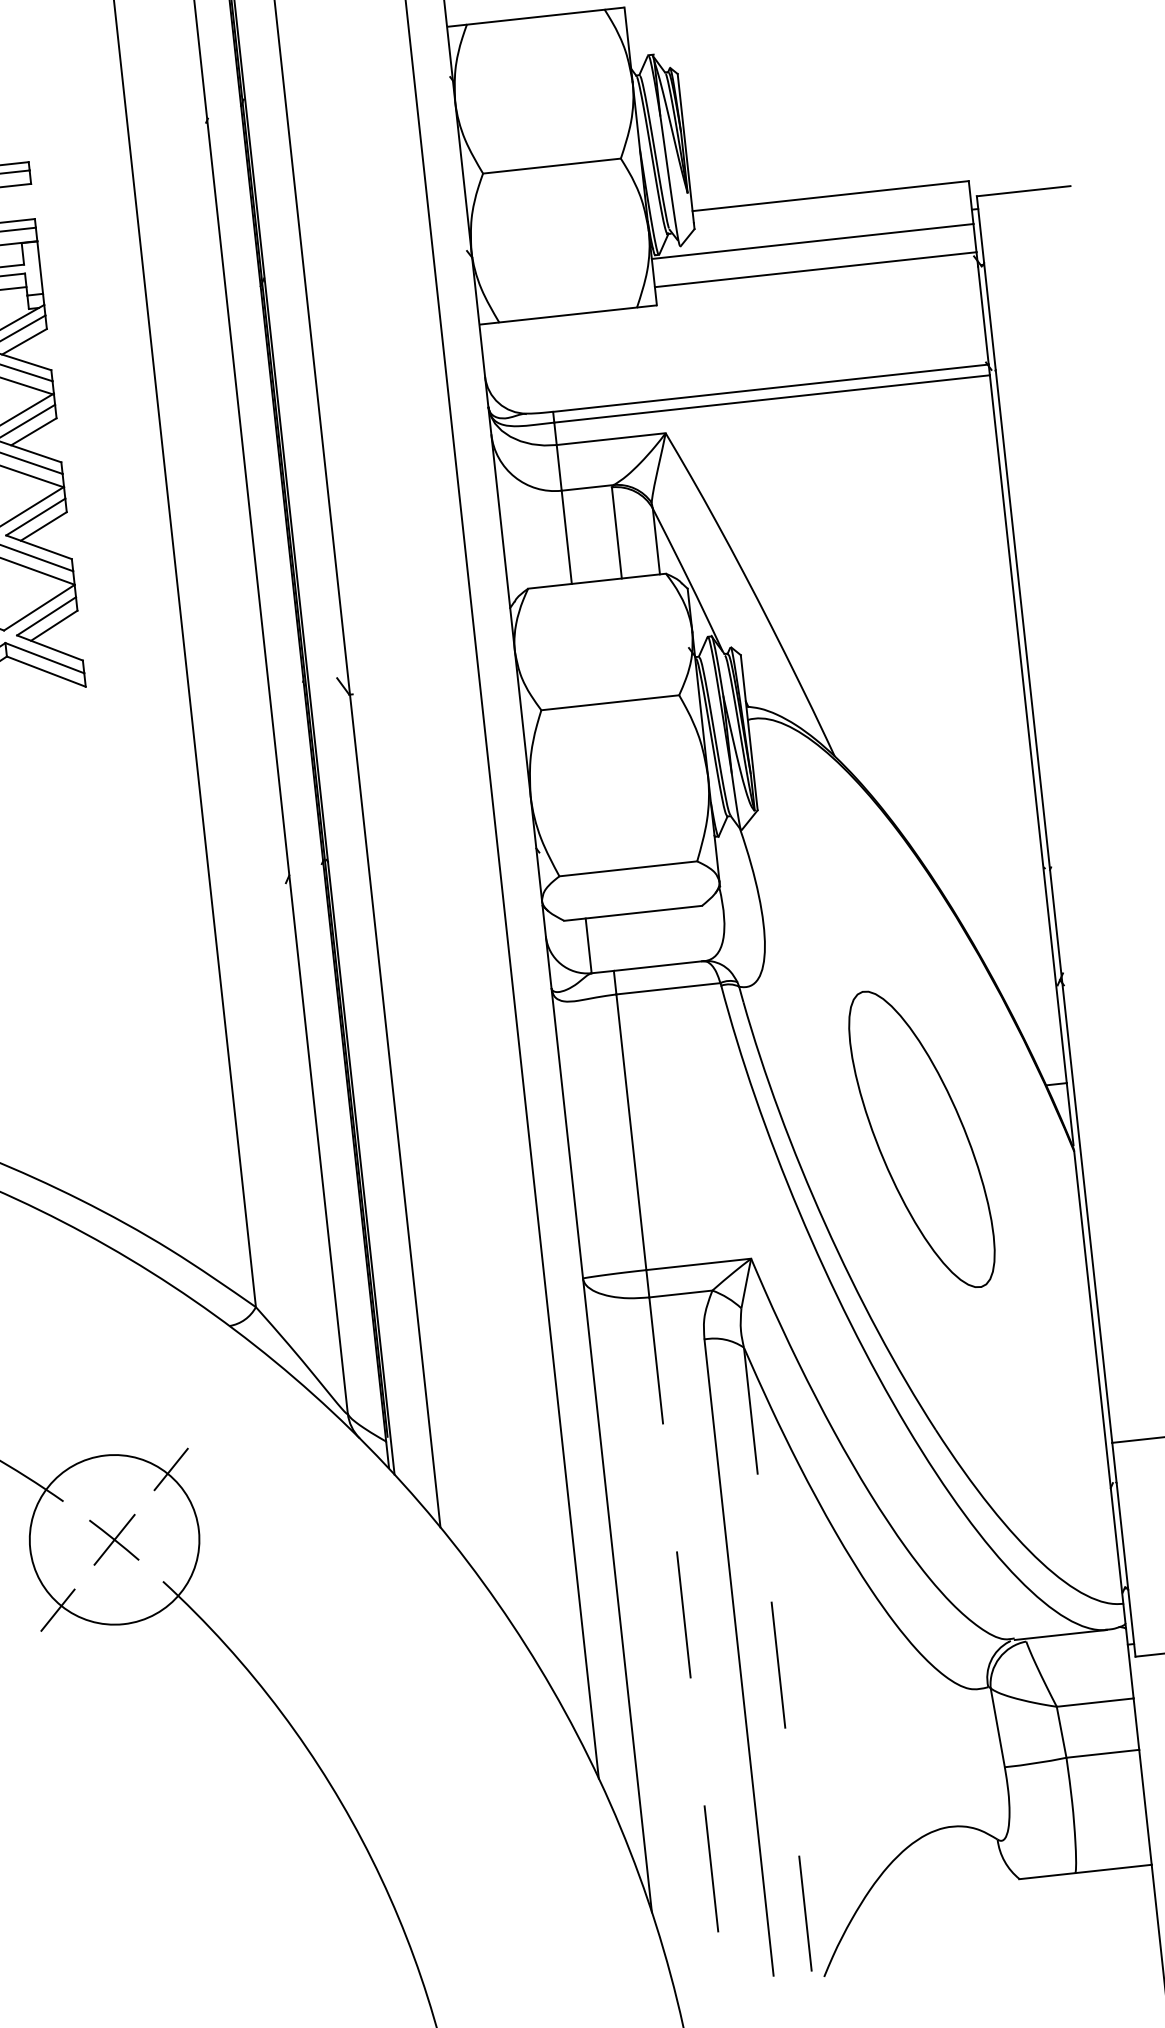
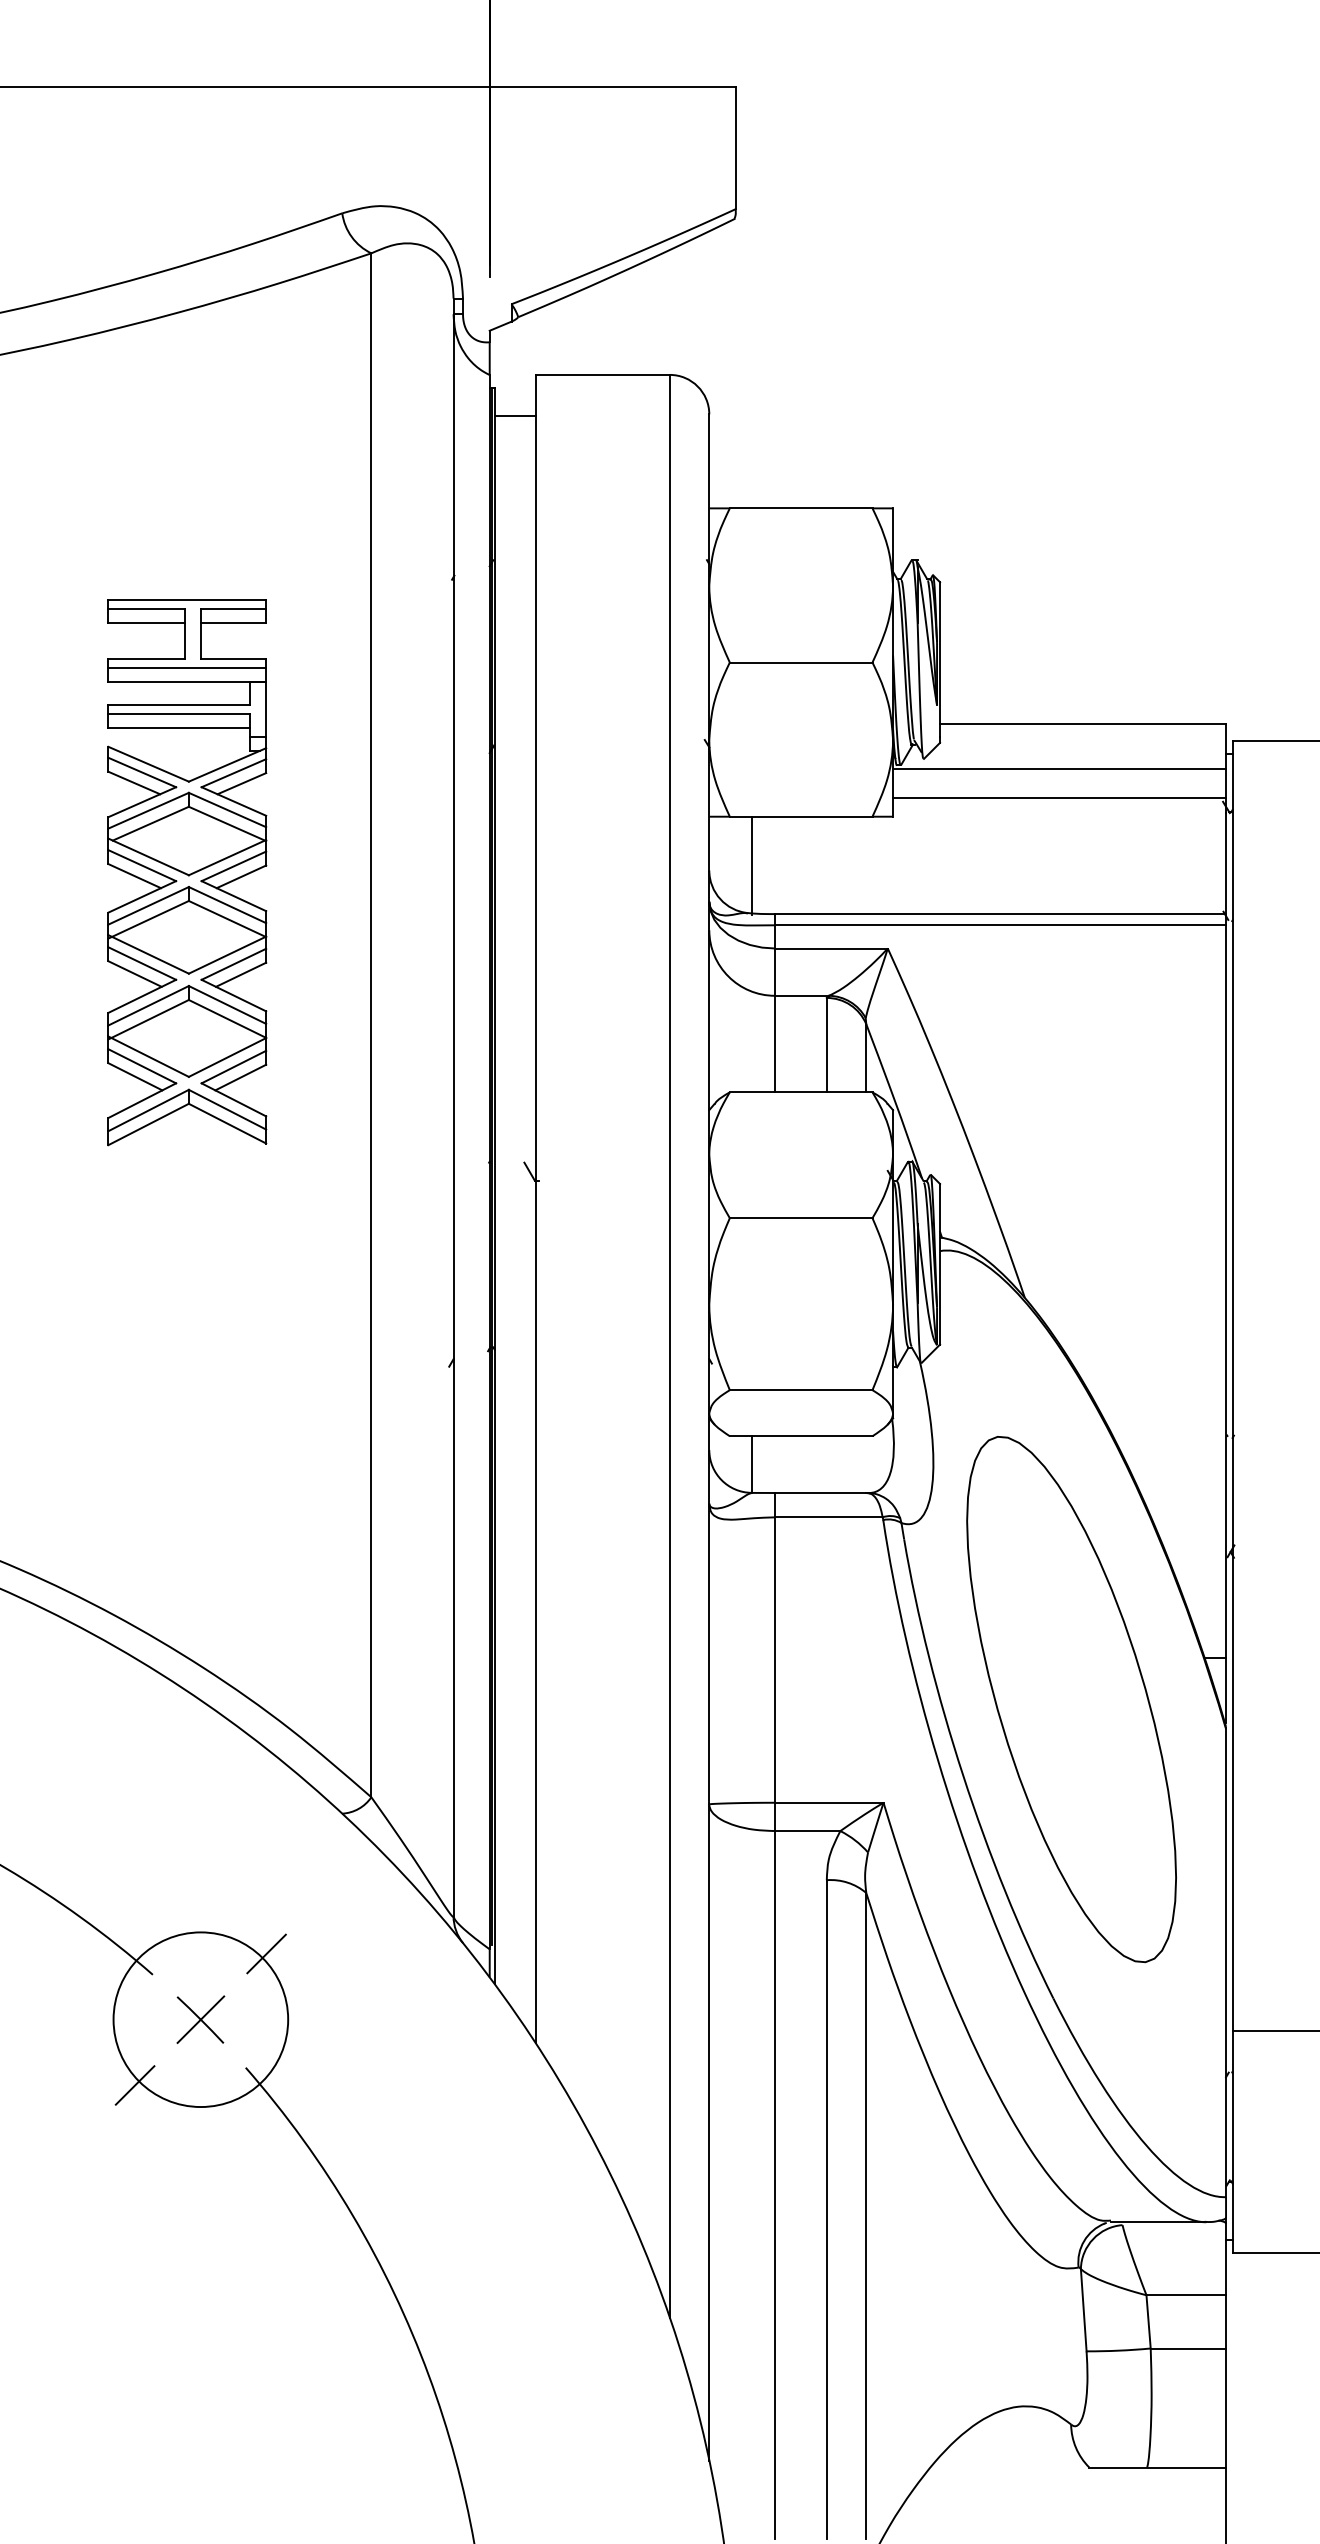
line: (526, 367) -> (752, 865), added
part: (921, 1139) -> (1071, 1699), size x1.67
line: (686, 1639) -> (775, 2185), dashed -> solid
line: (778, 1660) -> (866, 2216), dashed -> solid

